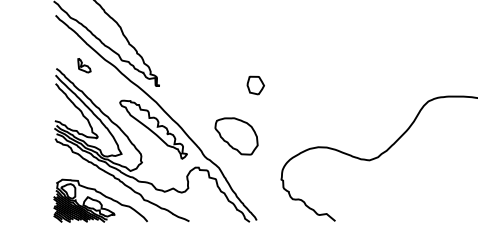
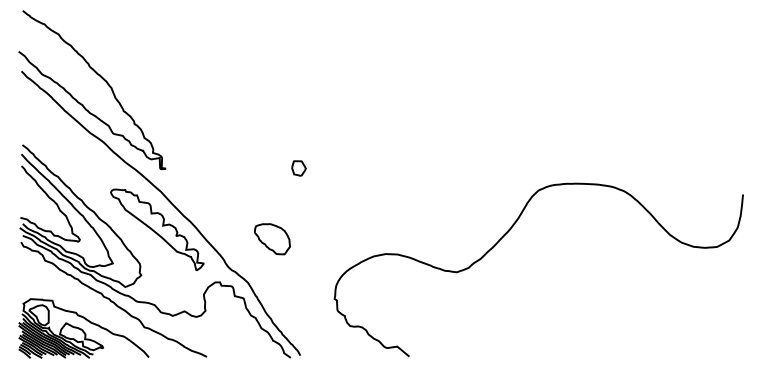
part: (84, 65) -> (61, 140), removed
part: (255, 85) -> (298, 168), size x0.6
part: (236, 136) -> (272, 239), size x0.6

